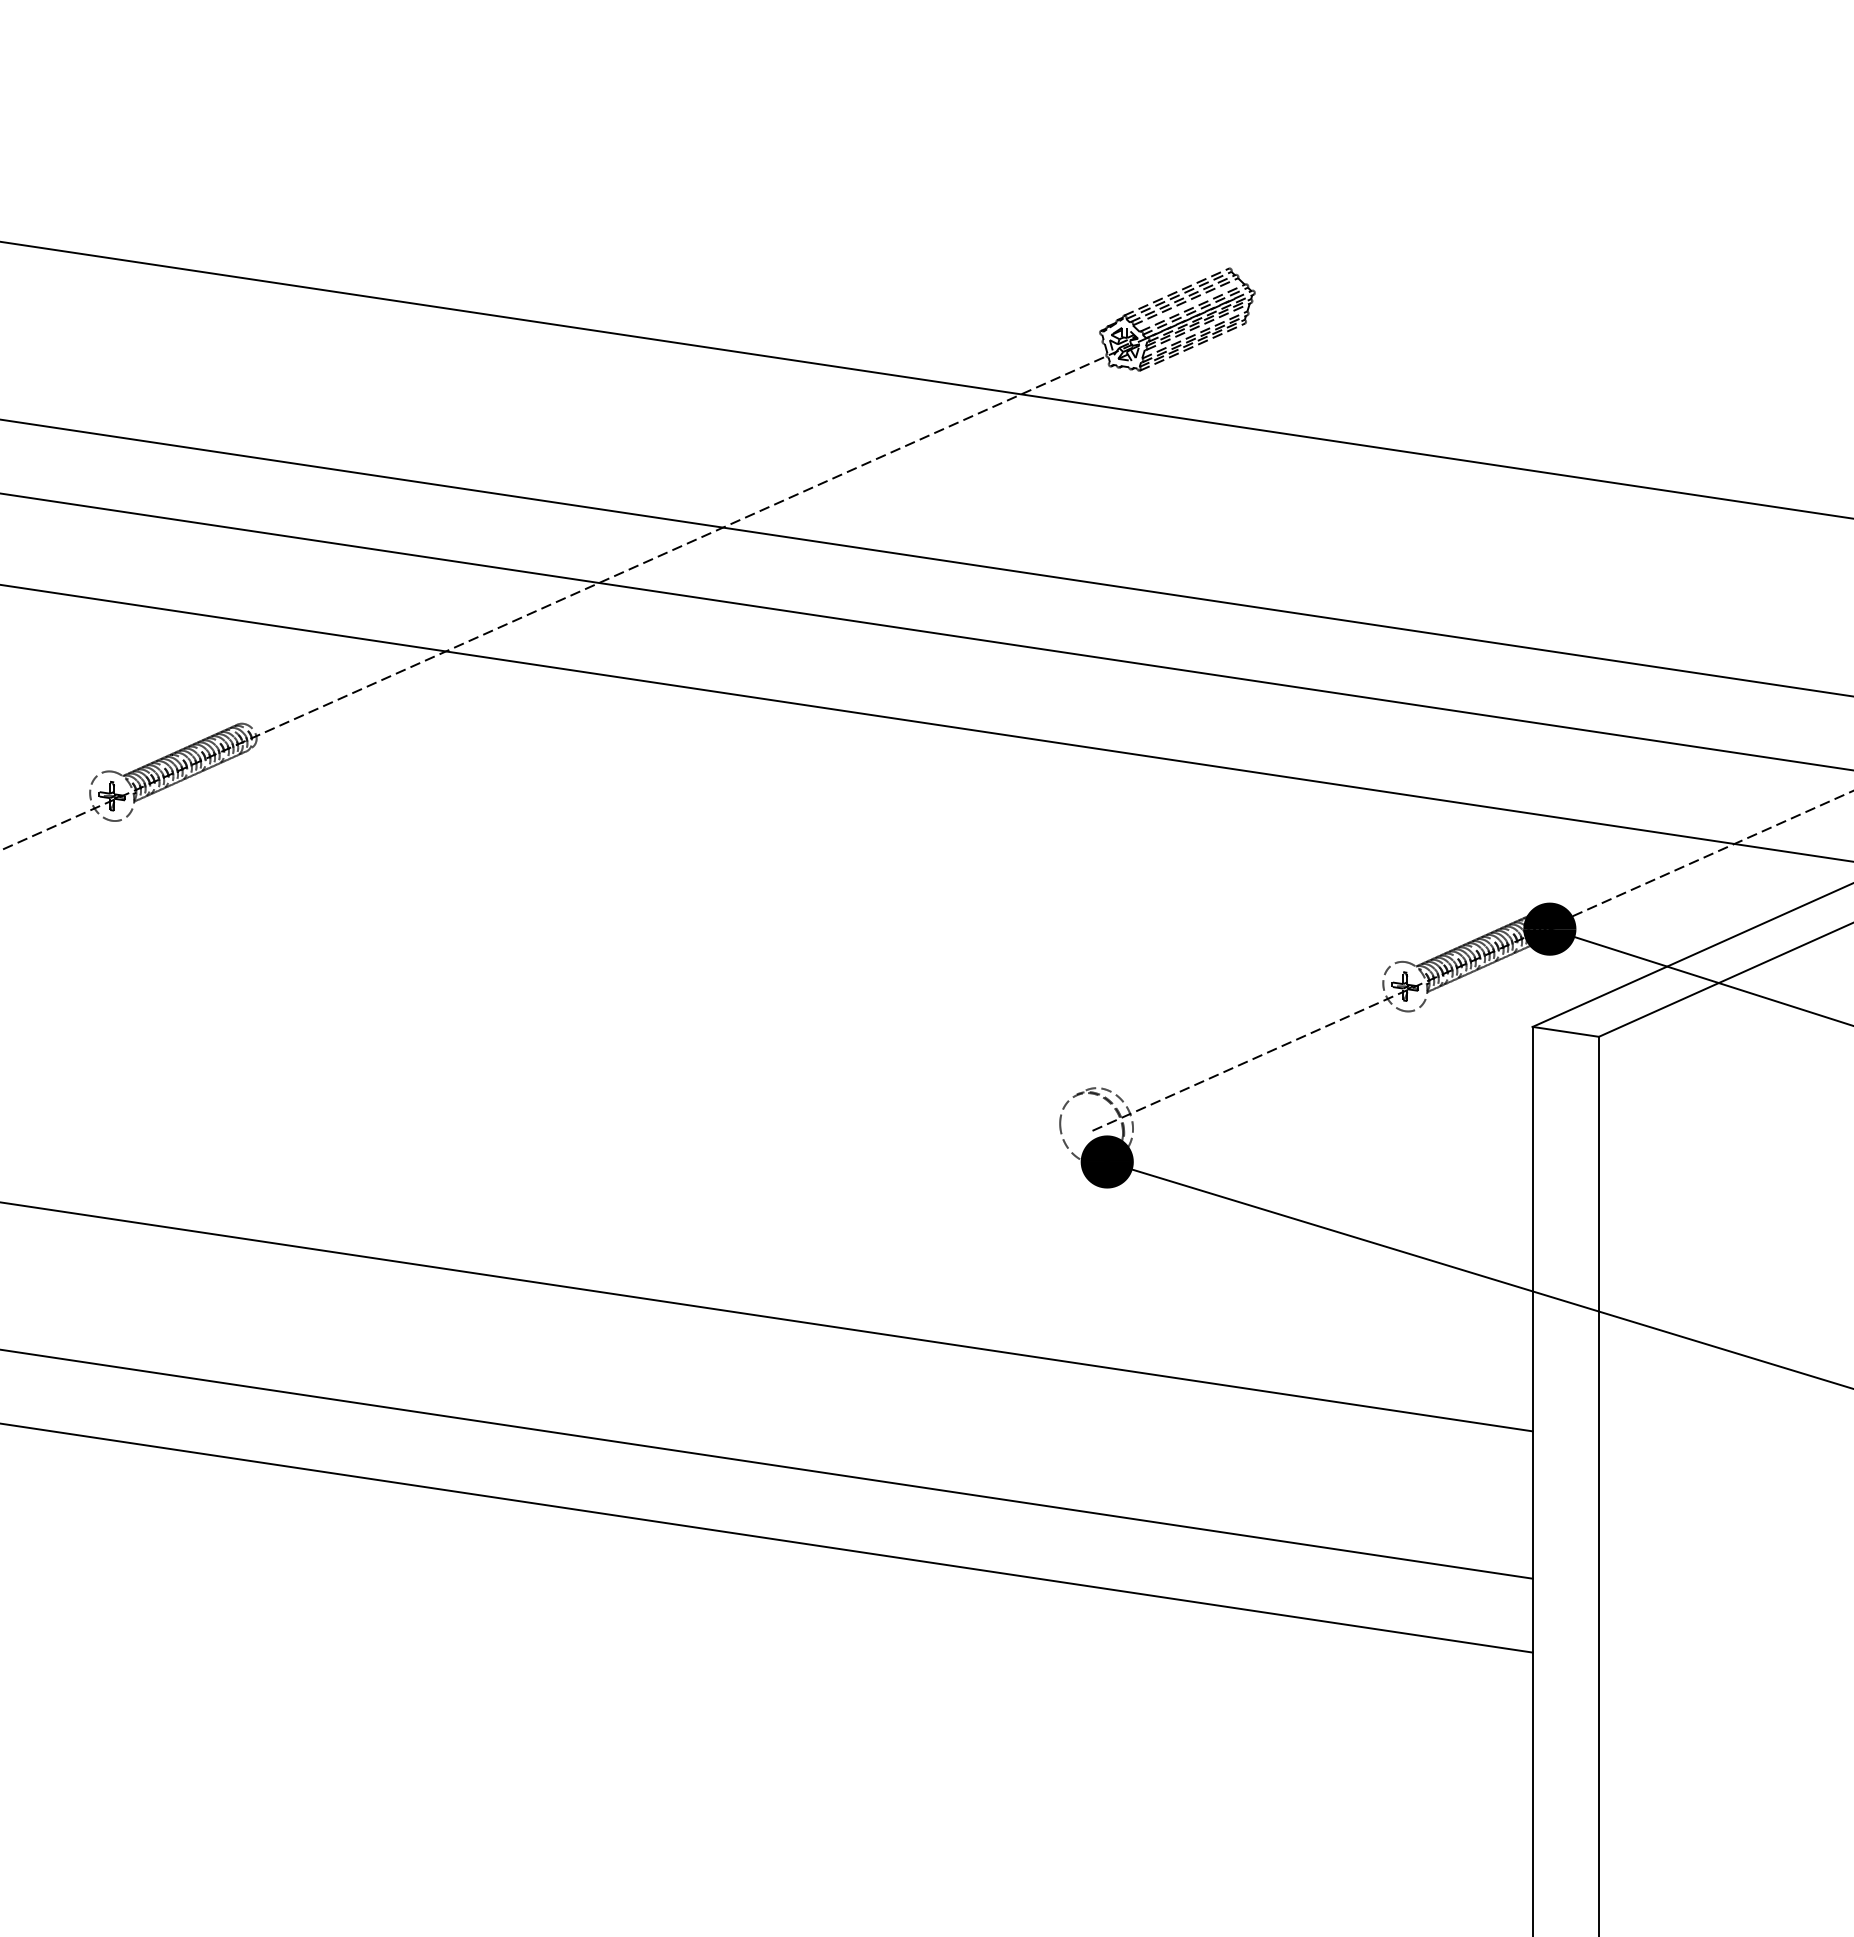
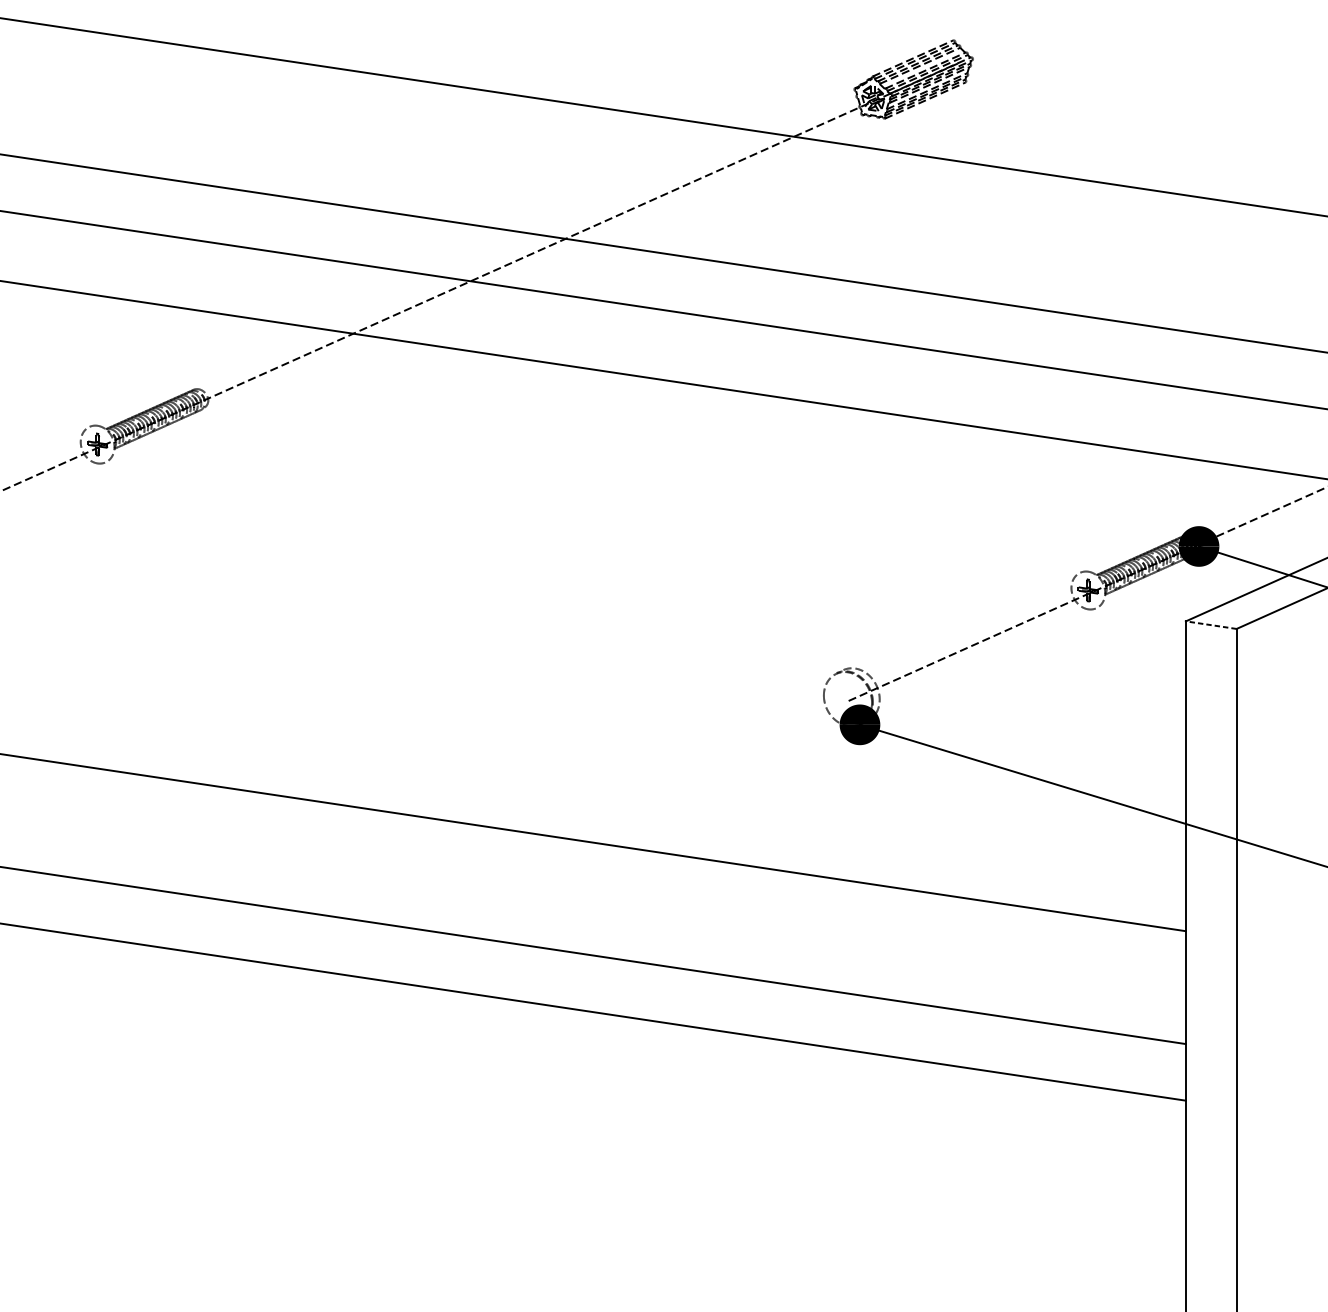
line: (1565, 1031) -> (1211, 624), solid -> dashed

